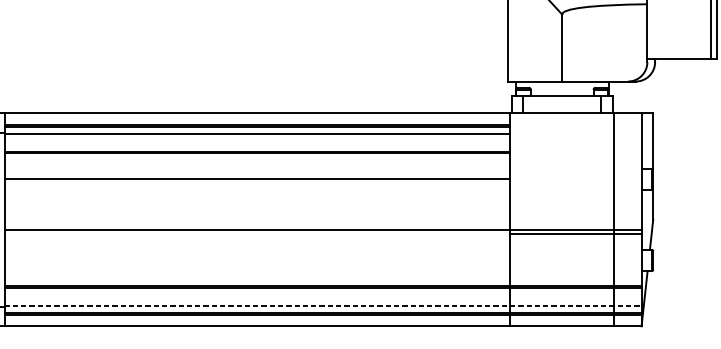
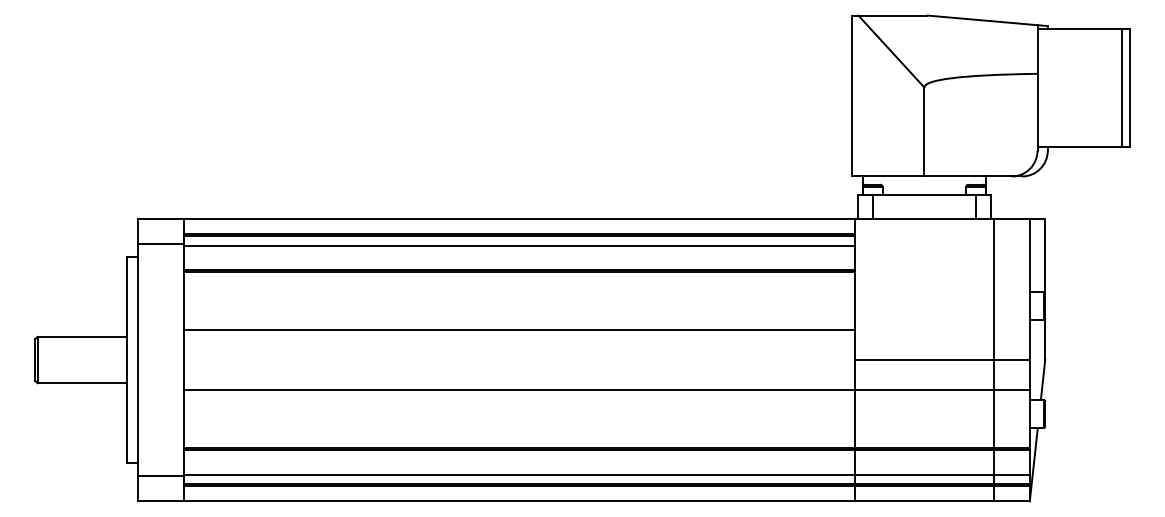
line: (257, 178) -> (519, 330), moved
line: (322, 229) -> (606, 389), moved
line: (575, 234) -> (941, 360), moved
line: (322, 306) -> (606, 474), dashed -> solid

